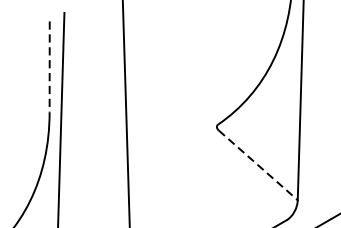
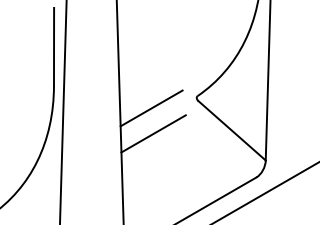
line: (50, 66) -> (54, 46), dashed -> solid
line: (163, 139) -> (151, 108), added
line: (258, 165) -> (232, 130), dashed -> solid
line: (166, 168) -> (153, 133), added

